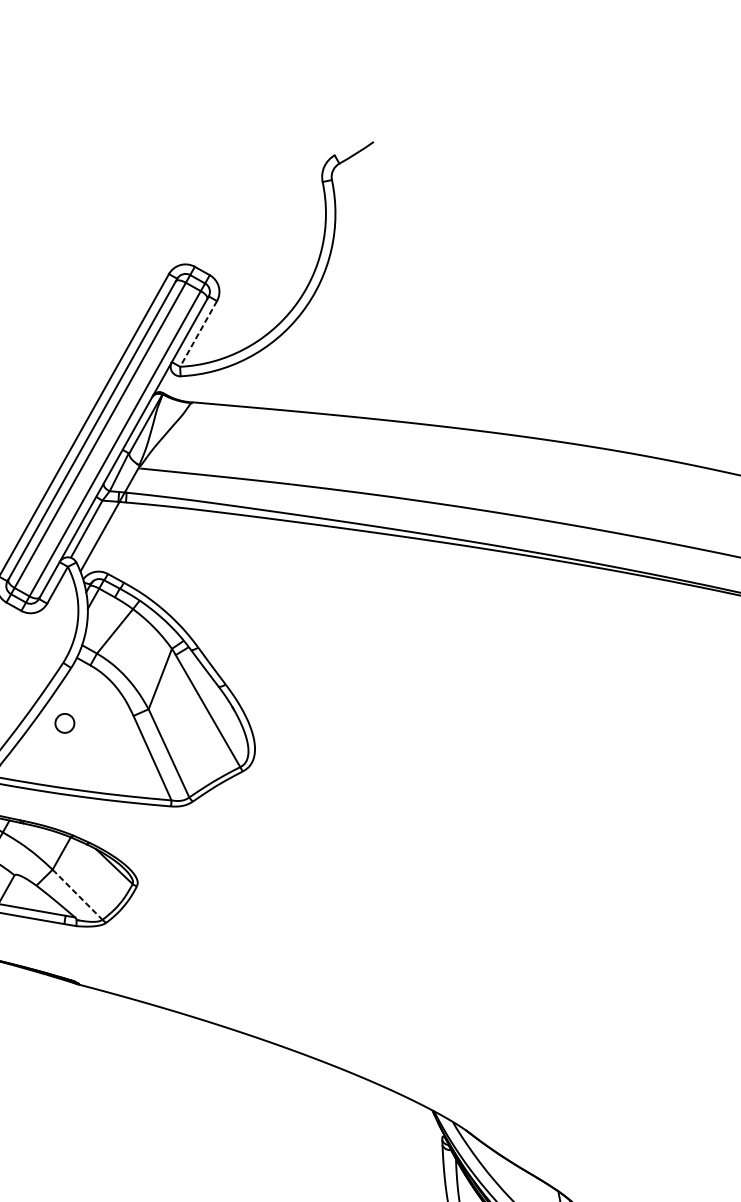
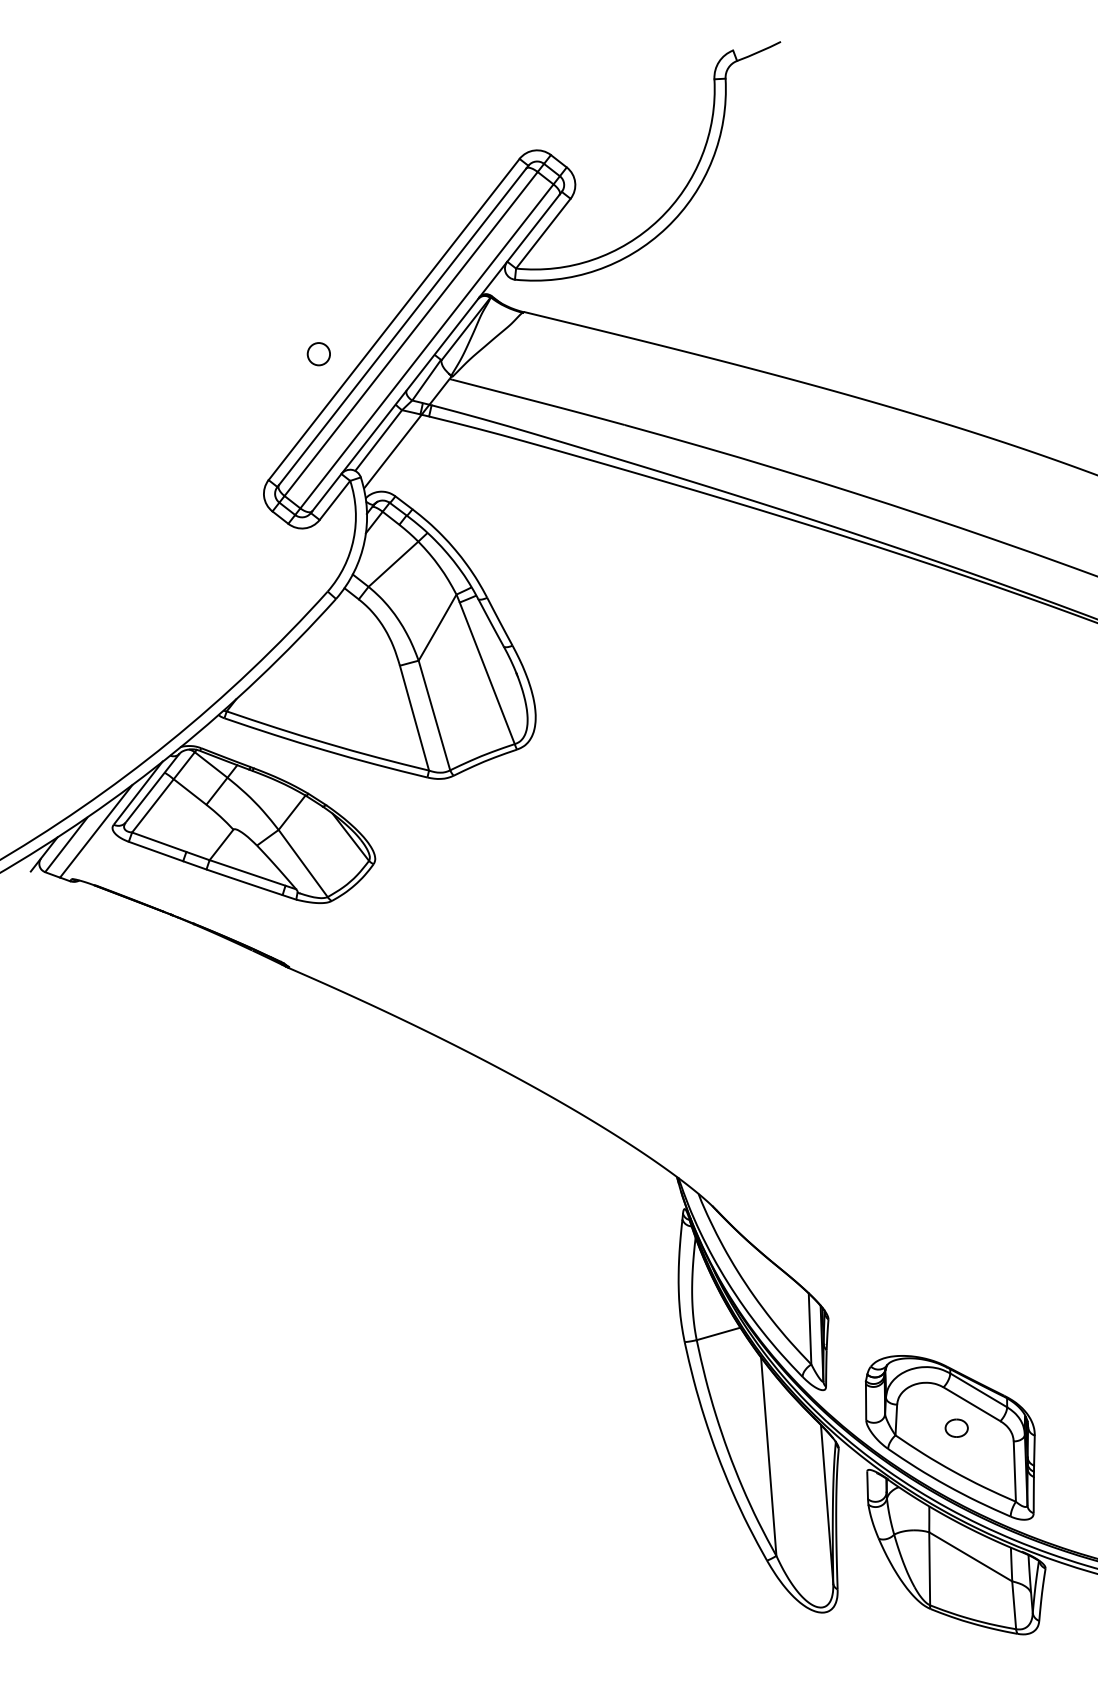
line: (198, 334) -> (543, 234), dashed -> solid
circle: (64, 723) -> (318, 354), moved
line: (77, 894) -> (303, 863), dashed -> solid

